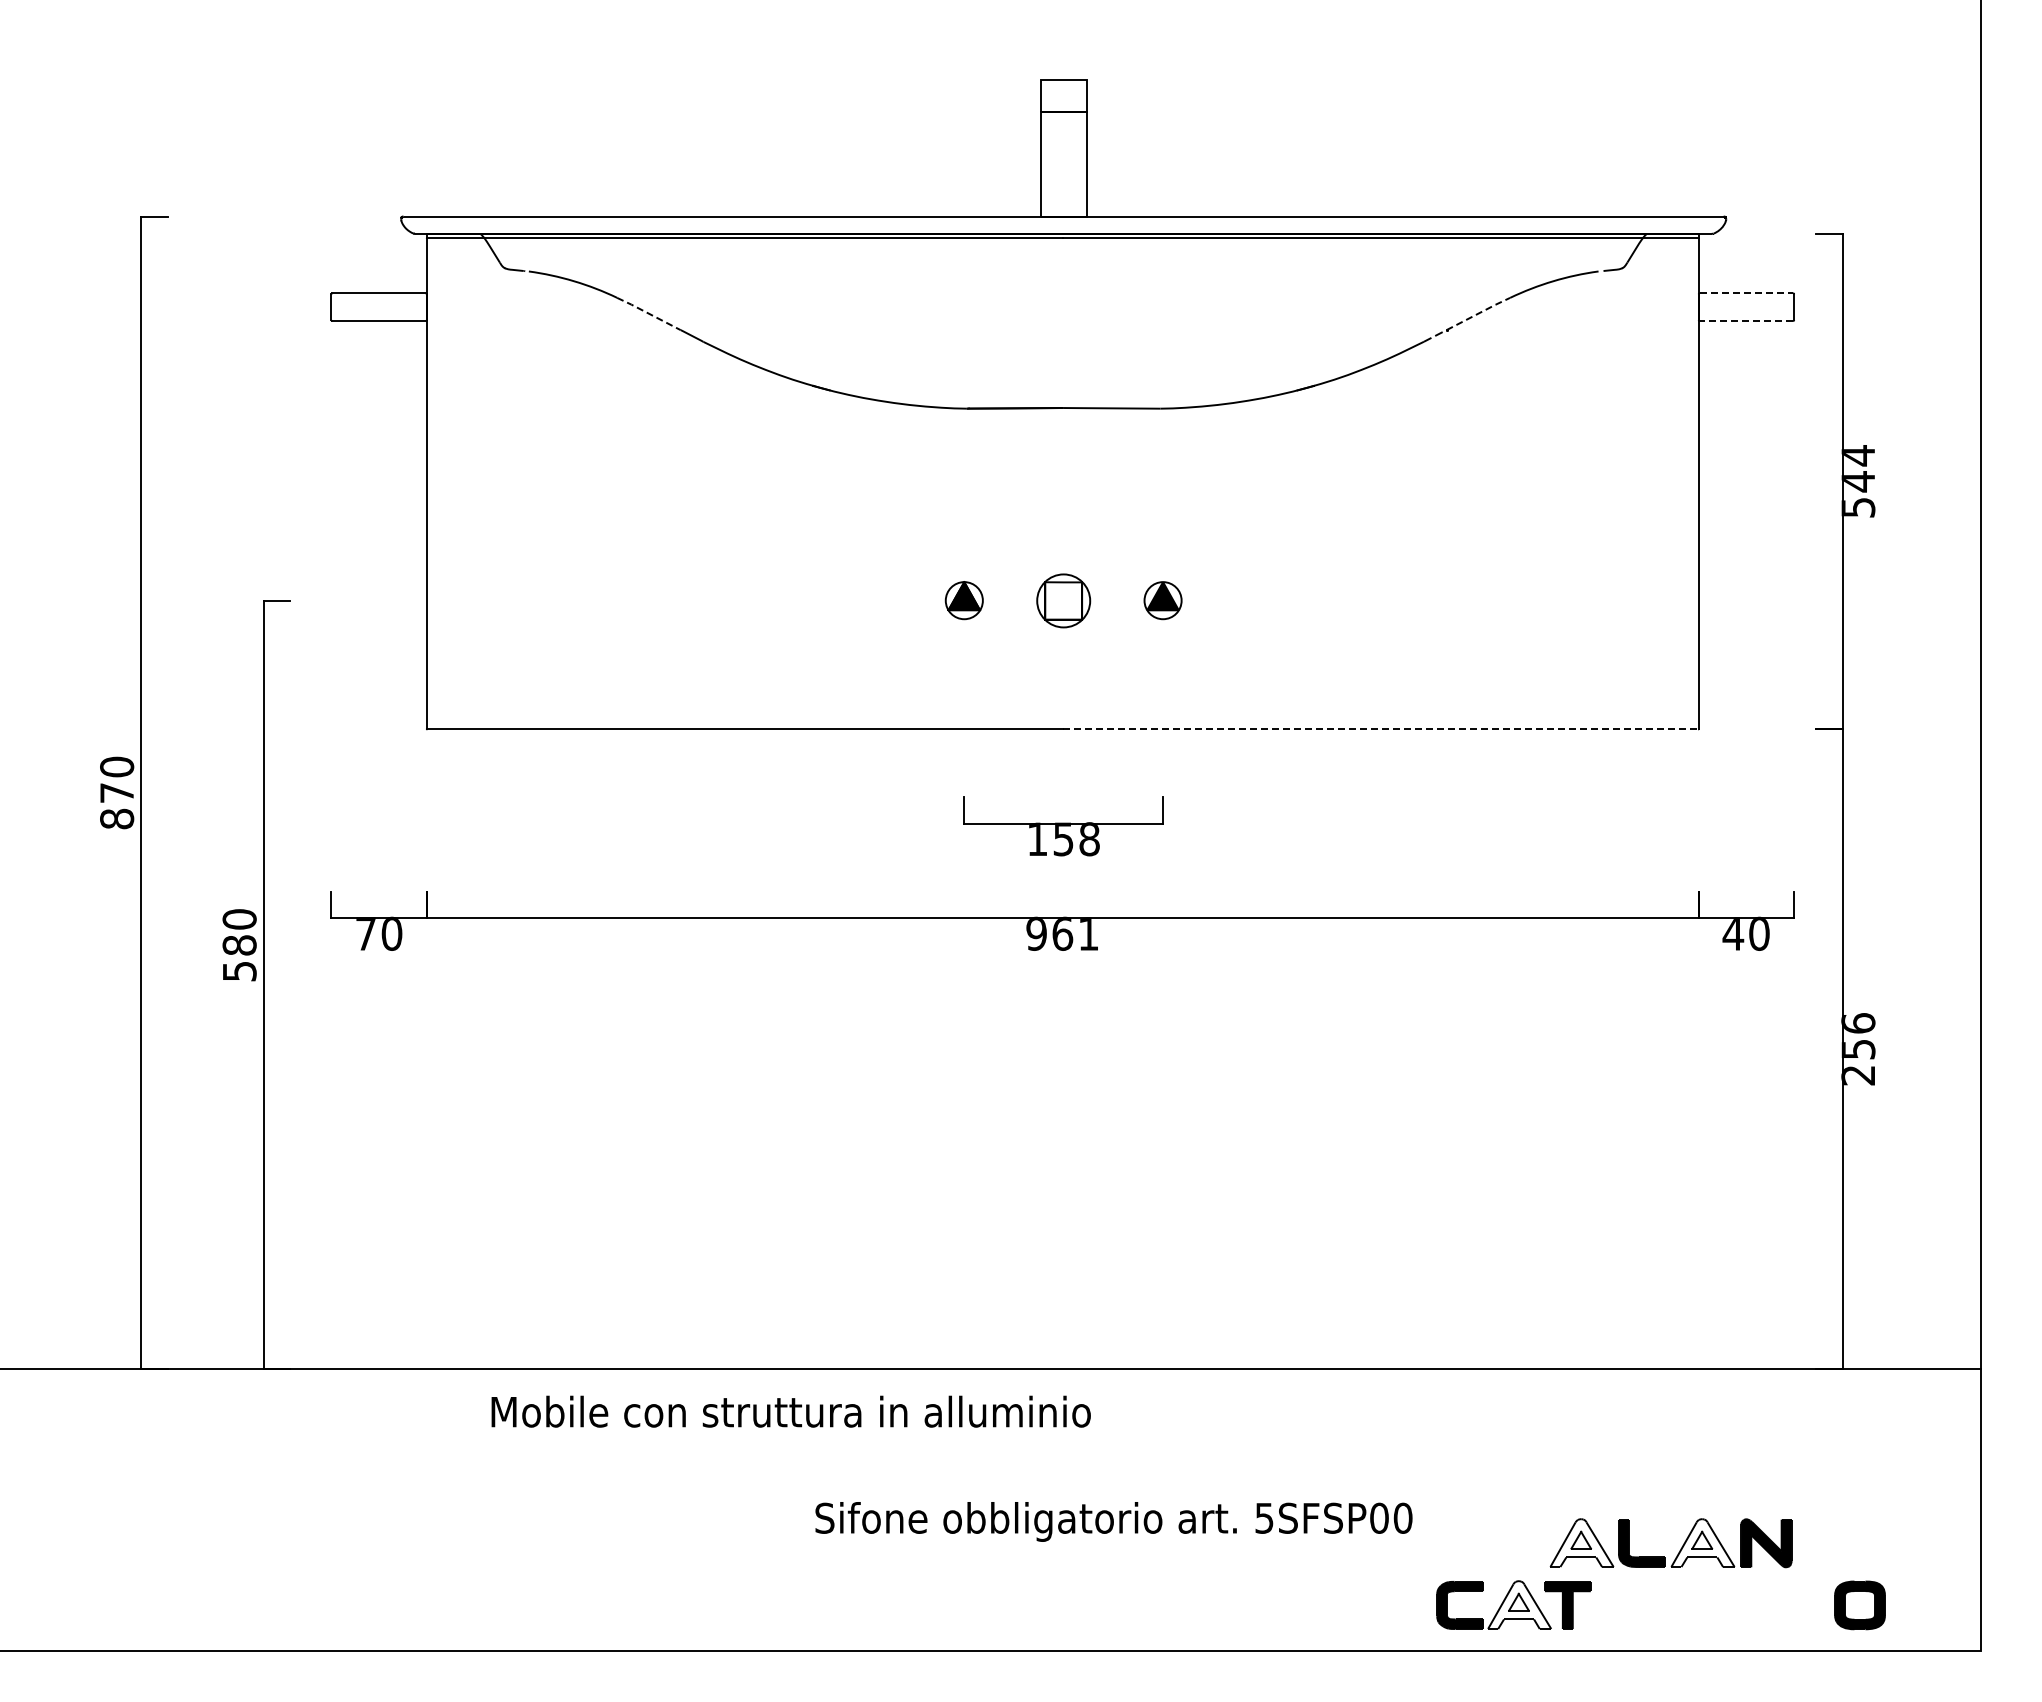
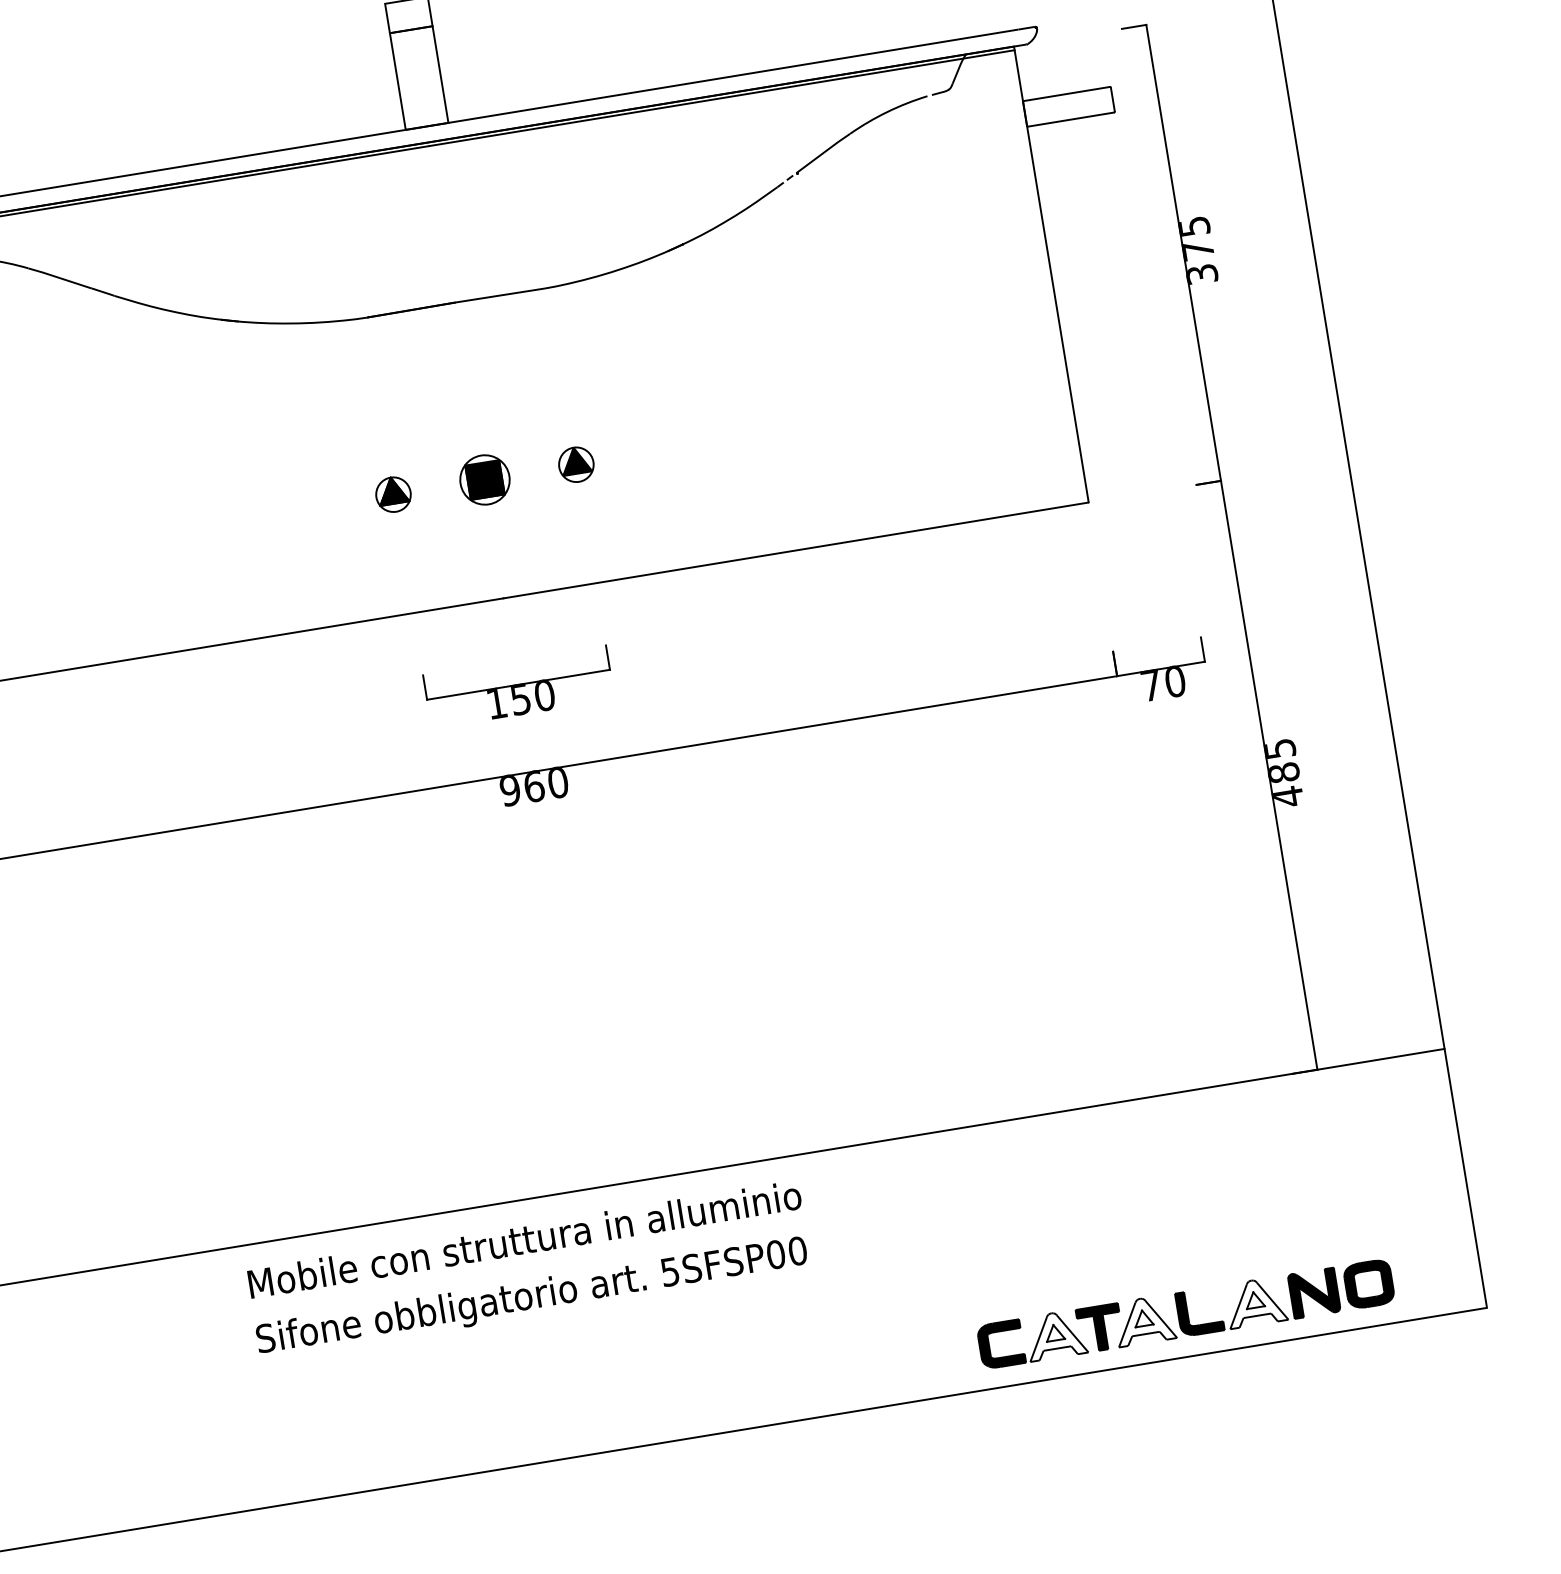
line: (1746, 293) -> (1066, 94), dashed -> solid
line: (649, 313) -> (60, 277), dashed -> solid
line: (1479, 313) -> (824, 152), dashed -> solid
line: (1746, 321) -> (1071, 119), dashed -> solid
text: (1858, 480) -> (1198, 249), 544 -> 375
fill: (1063, 600) -> (484, 479), added
line: (1380, 729) -> (795, 550), dashed -> solid
text: (1089, 839) -> (544, 695), 158 -> 150
text: (1088, 933) -> (557, 782), 961 -> 960
text: (1733, 934) -> (1151, 685), 40 -> 70
text: (1858, 1049) -> (1283, 772), 256 -> 485
text: (790, 1411) -> (524, 1239), moved
text: (1113, 1521) -> (531, 1297), moved
part: (1680, 1548) -> (1235, 1310), moved

